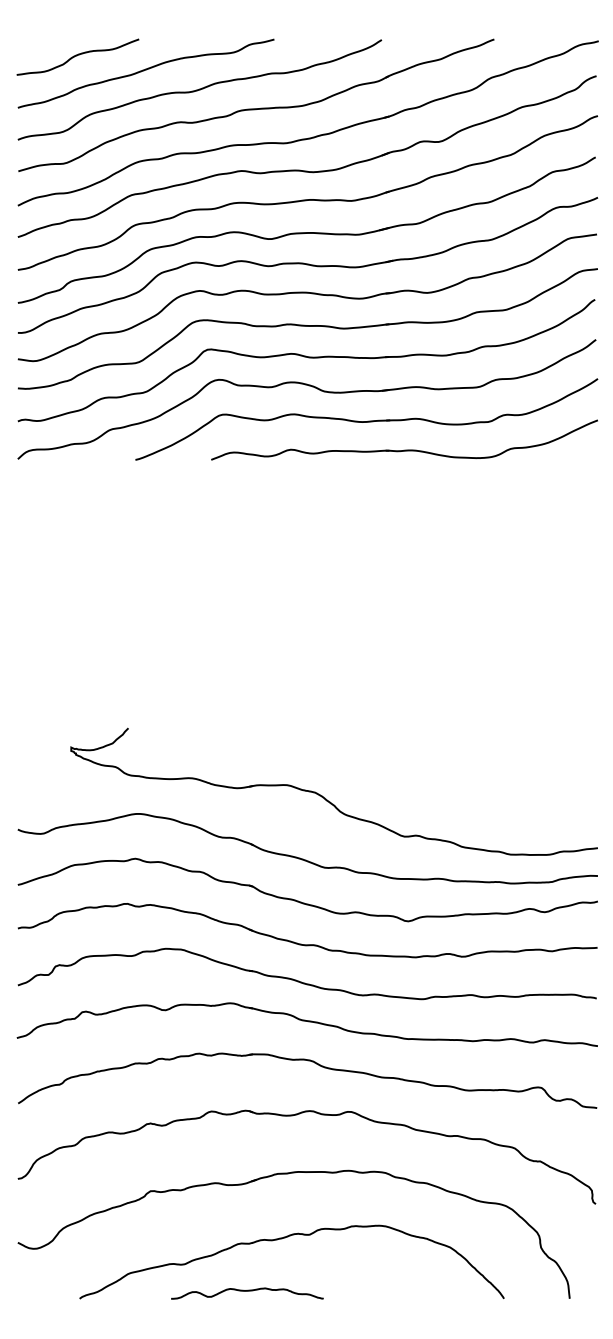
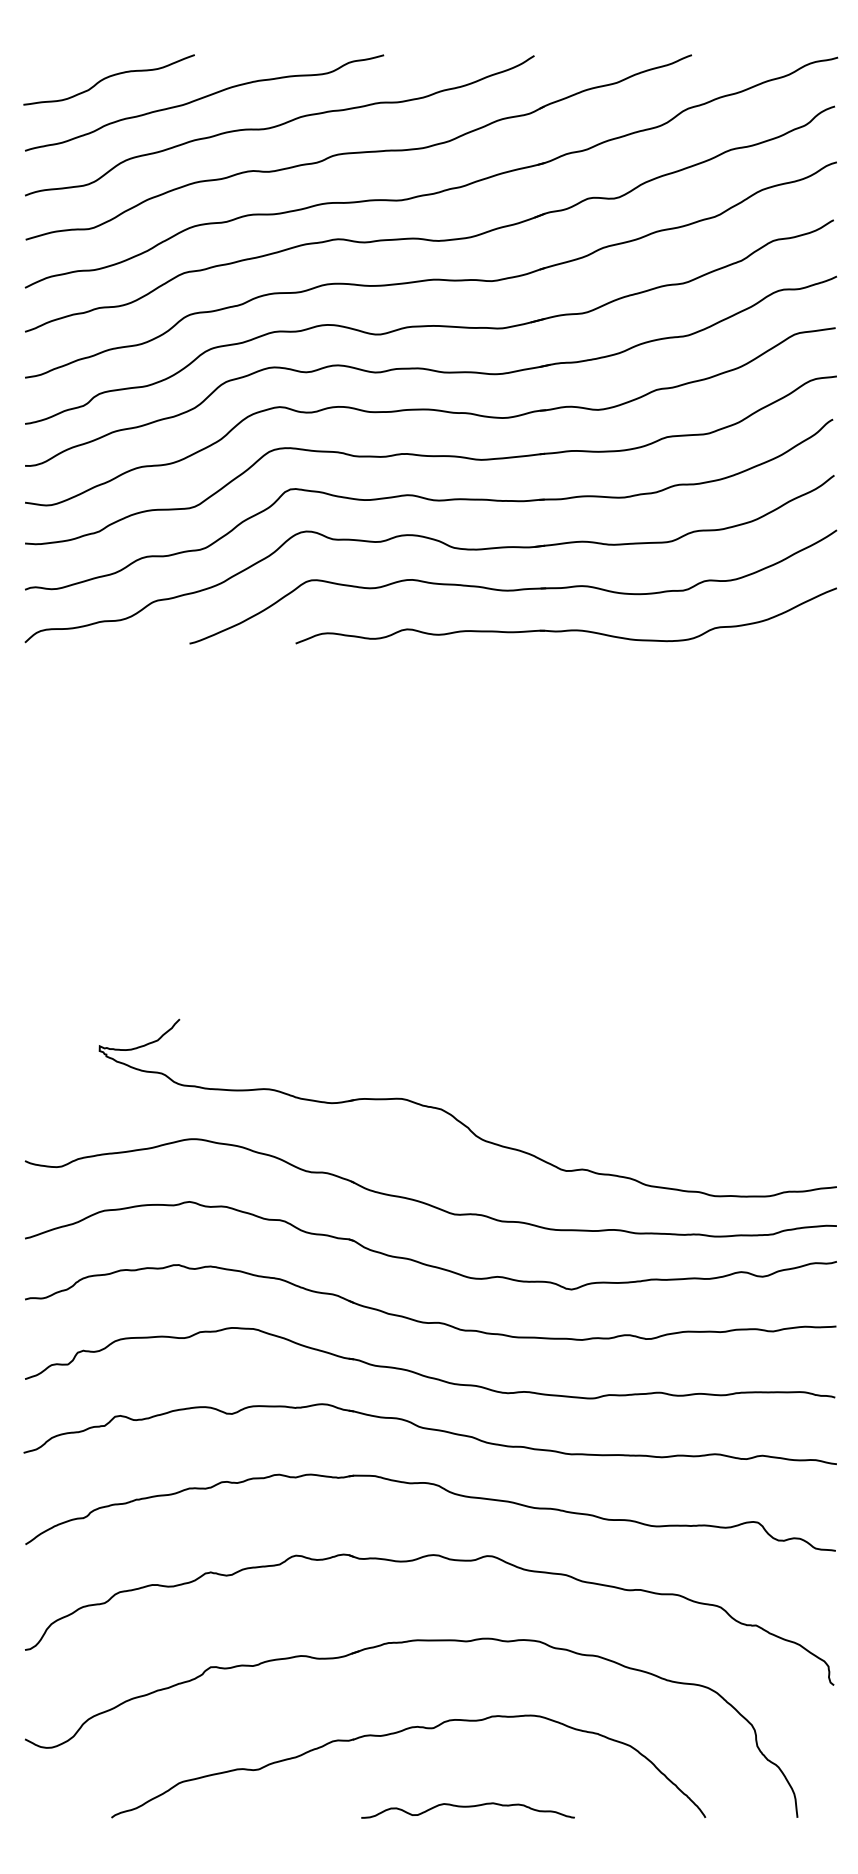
curve: (247, 1291) -> (468, 1807), moved

